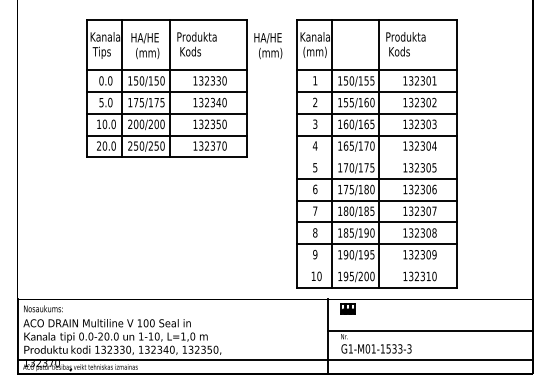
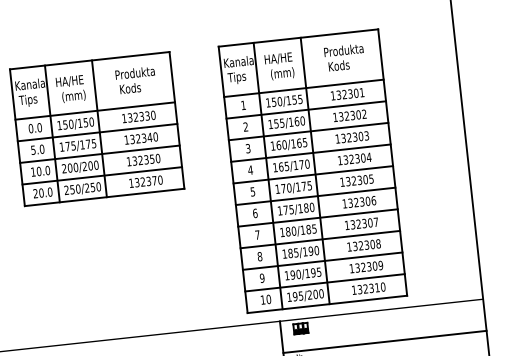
text: (196, 44) -> (135, 80), moved
text: (405, 44) -> (344, 58), moved
text: (268, 46) -> (279, 67), moved
text: (314, 52) -> (239, 77), (mm) -> Tips
line: (376, 157) -> (312, 175), added
line: (376, 265) -> (324, 282), added

